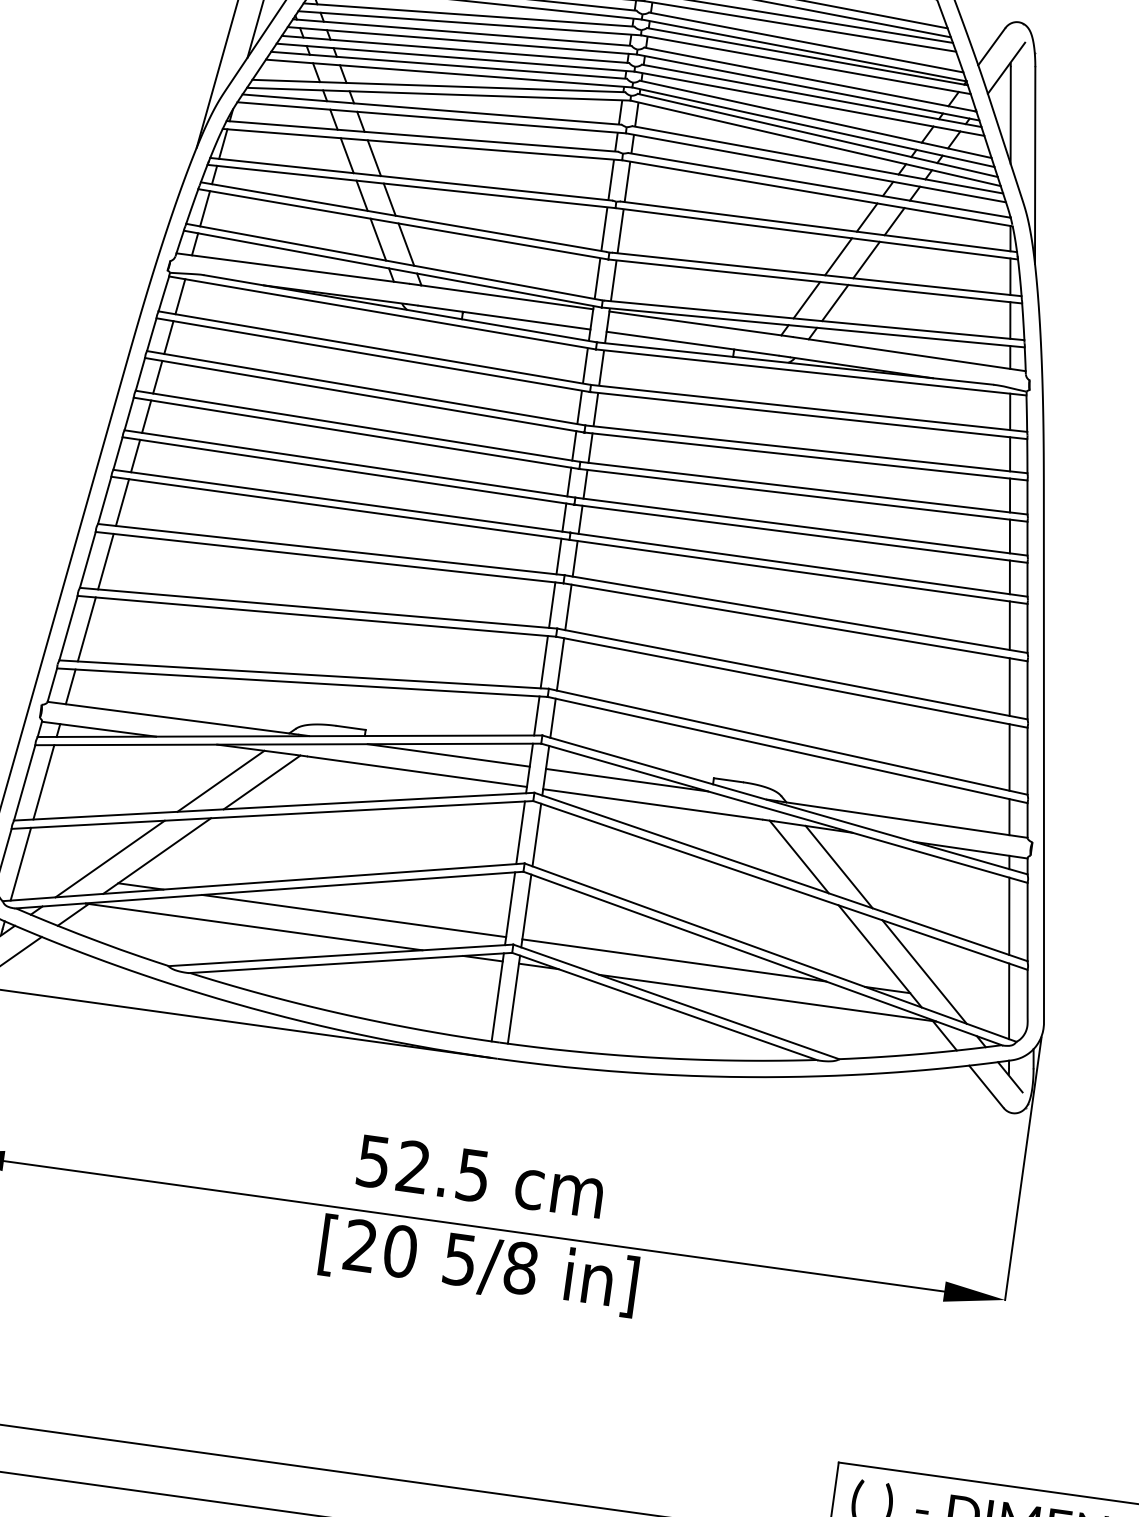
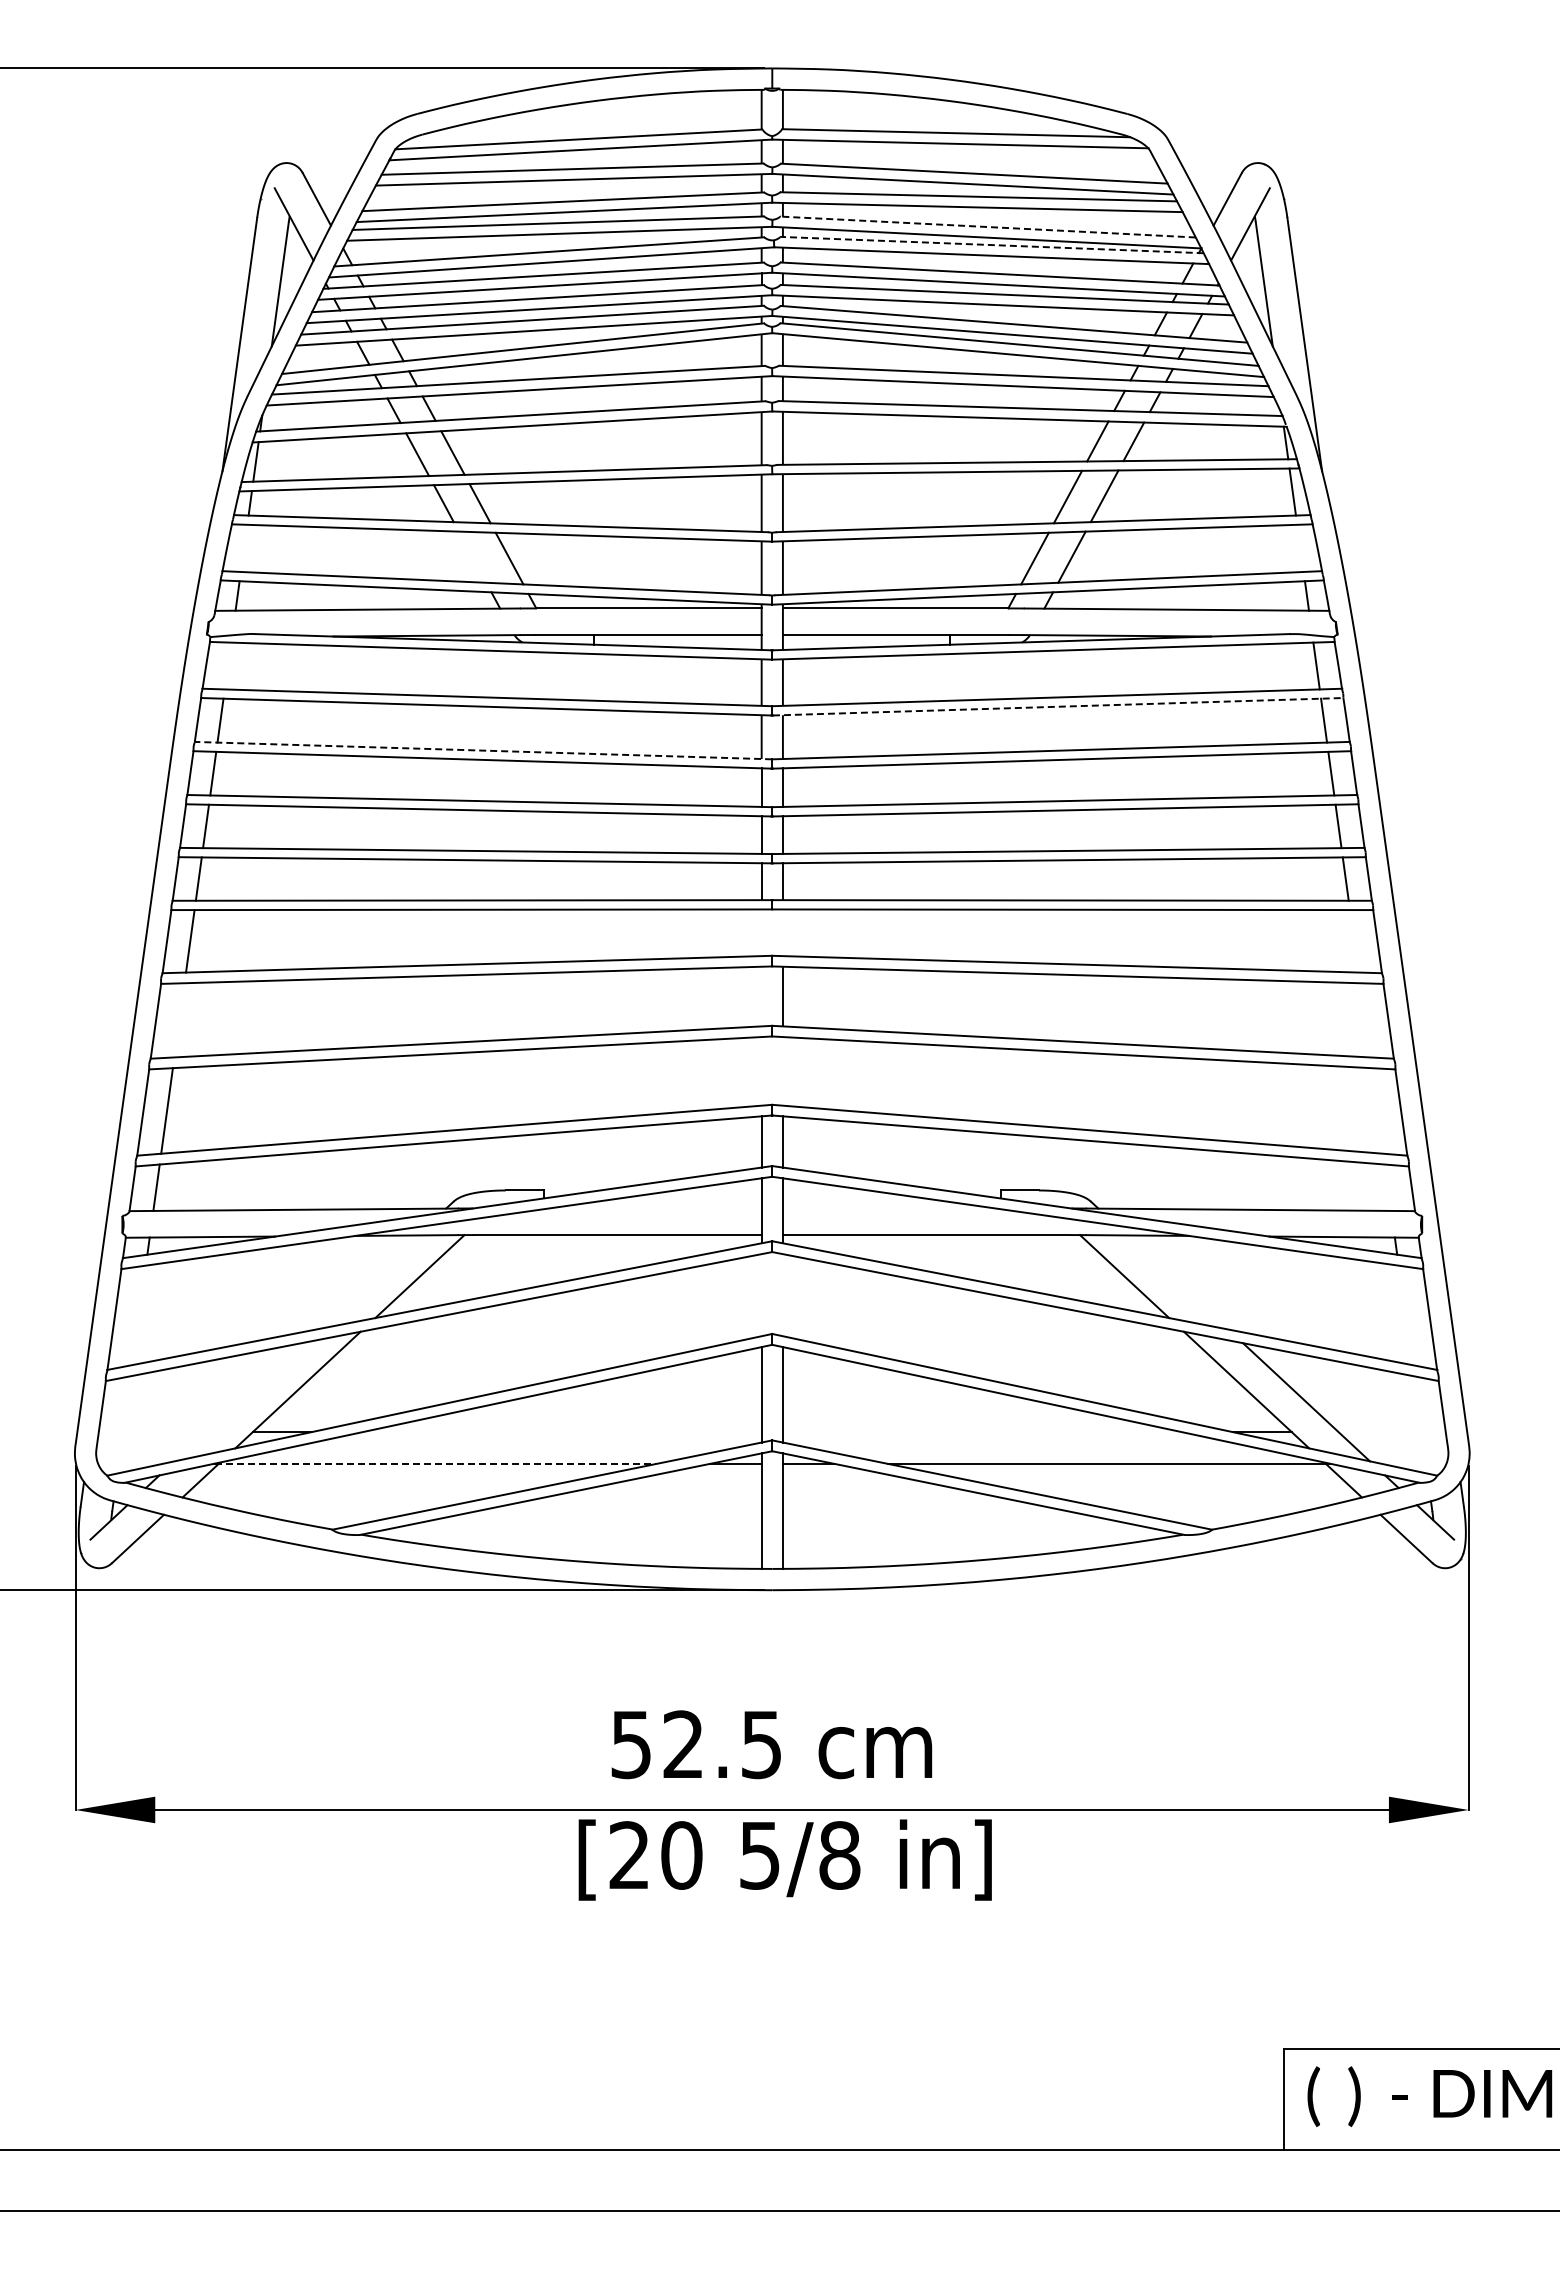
line: (806, 42) -> (988, 227), solid -> dashed
line: (807, 57) -> (992, 245), solid -> dashed
line: (204, 208) -> (243, 547), removed
line: (378, 239) -> (472, 556), removed
line: (180, 296) -> (227, 665), removed
line: (1010, 319) -> (1300, 547), removed
line: (366, 388) -> (483, 750), solid -> dashed
line: (809, 415) -> (1058, 706), solid -> dashed
line: (558, 556) -> (761, 932), removed
line: (574, 558) -> (782, 932), removed
line: (105, 561) -> (179, 1020), removed
line: (552, 605) -> (761, 996), removed
line: (1009, 625) -> (1354, 941), removed
line: (544, 662) -> (761, 1071), removed
line: (560, 664) -> (782, 1071), removed
line: (1009, 687) -> (1365, 1020), removed
line: (448, 755) -> (655, 1208), removed
line: (1009, 757) -> (1377, 1110), removed
line: (626, 780) -> (888, 1208), removed
line: (220, 781) -> (366, 1282), removed
line: (43, 782) -> (138, 1315), removed
line: (1009, 816) -> (1387, 1187), removed
line: (520, 833) -> (761, 1295), removed
line: (536, 835) -> (782, 1295), removed
line: (109, 859) -> (237, 1402), removed
line: (20, 863) -> (123, 1424), removed
line: (838, 867) -> (1177, 1282), removed
line: (354, 916) -> (562, 1432), removed
line: (1009, 916) -> (1405, 1315), removed
line: (254, 926) -> (435, 1463), solid -> dashed
line: (673, 960) -> (981, 1432), removed
line: (1009, 1001) -> (1420, 1424), removed

